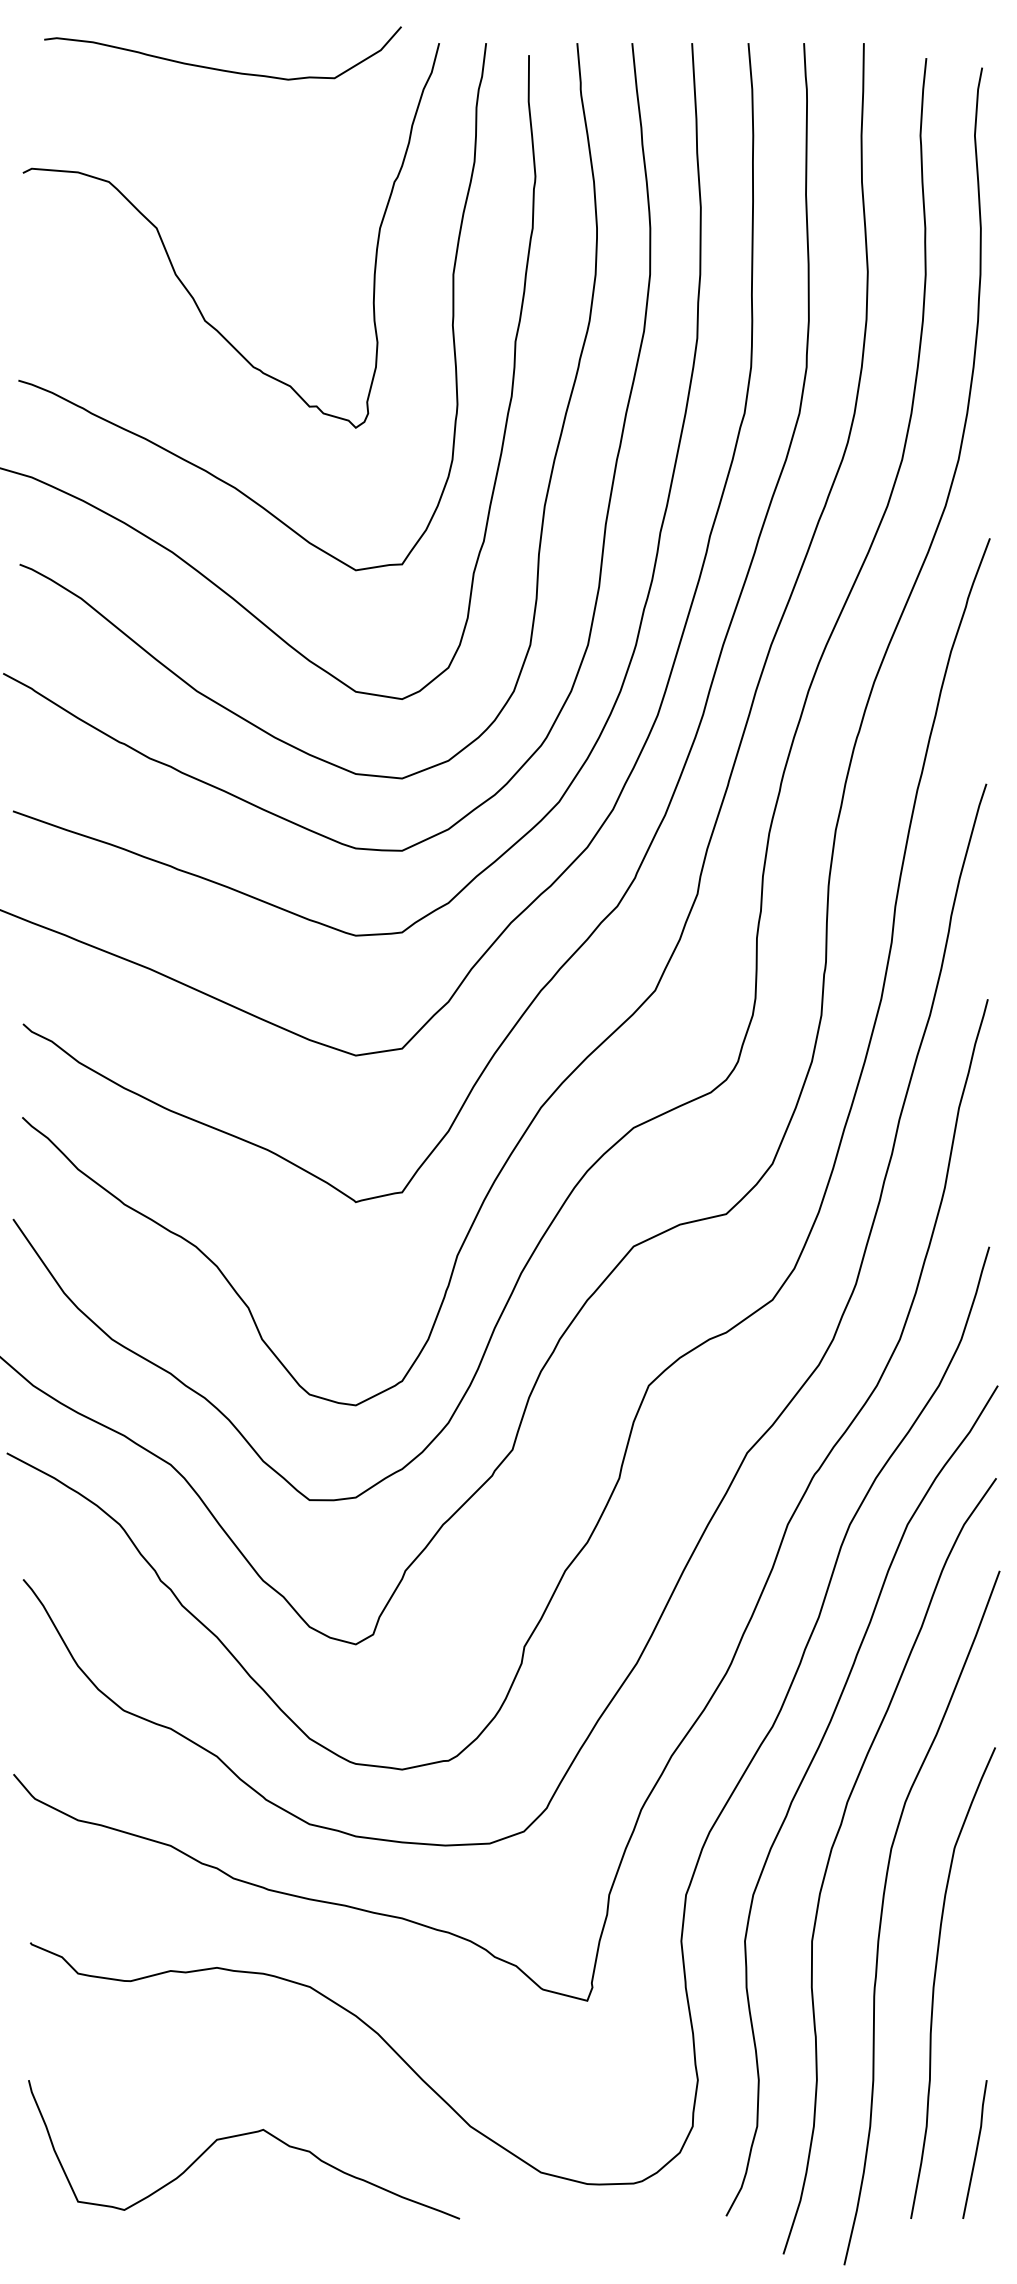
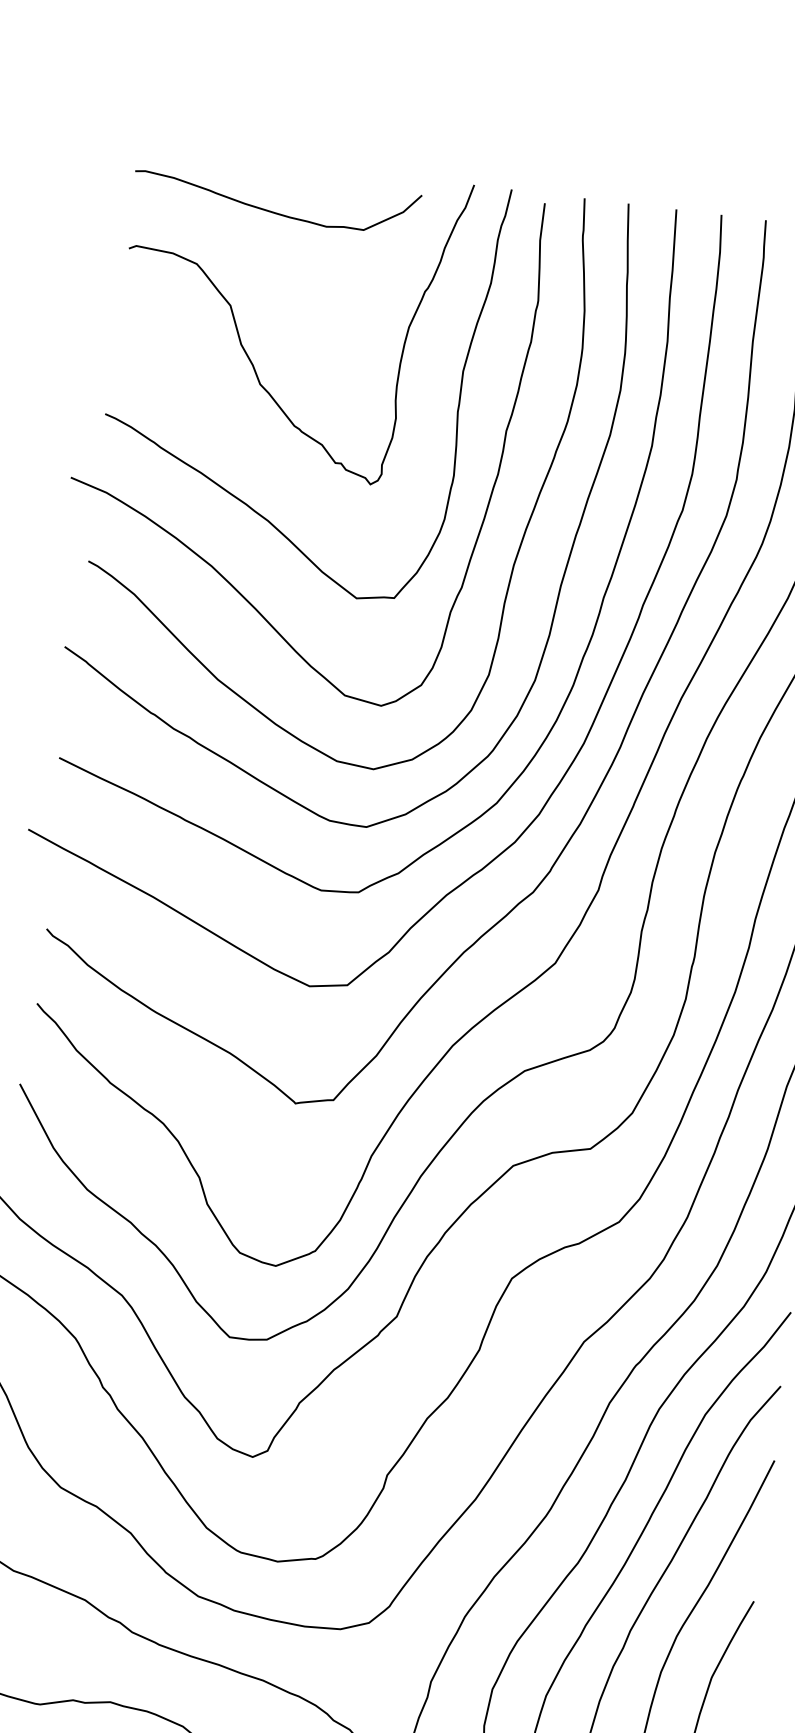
curve: (218, 68) -> (271, 211), moved

